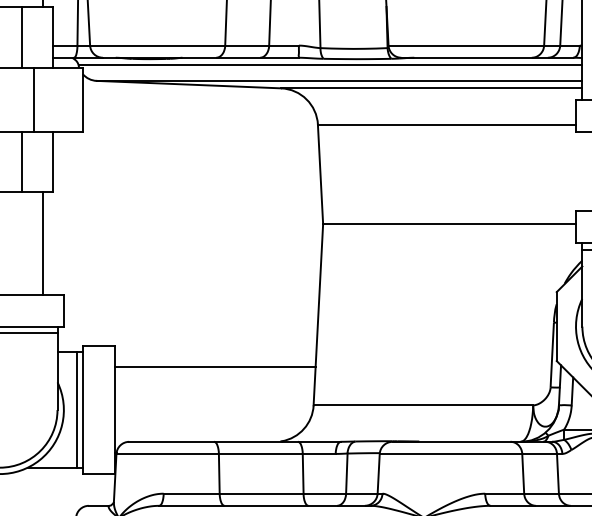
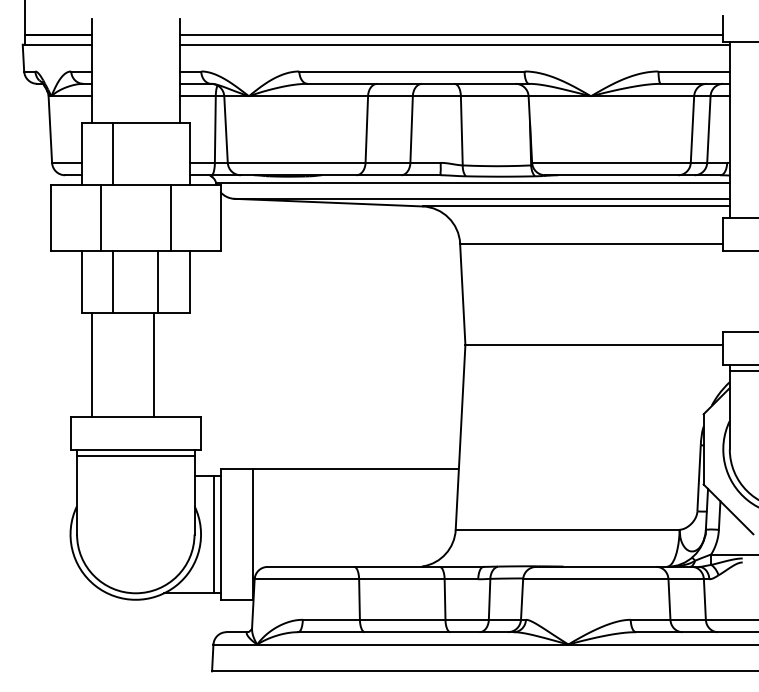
line: (22, 37) -> (158, 154), removed
line: (42, 243) -> (153, 364), moved
line: (215, 366) -> (355, 468), moved

